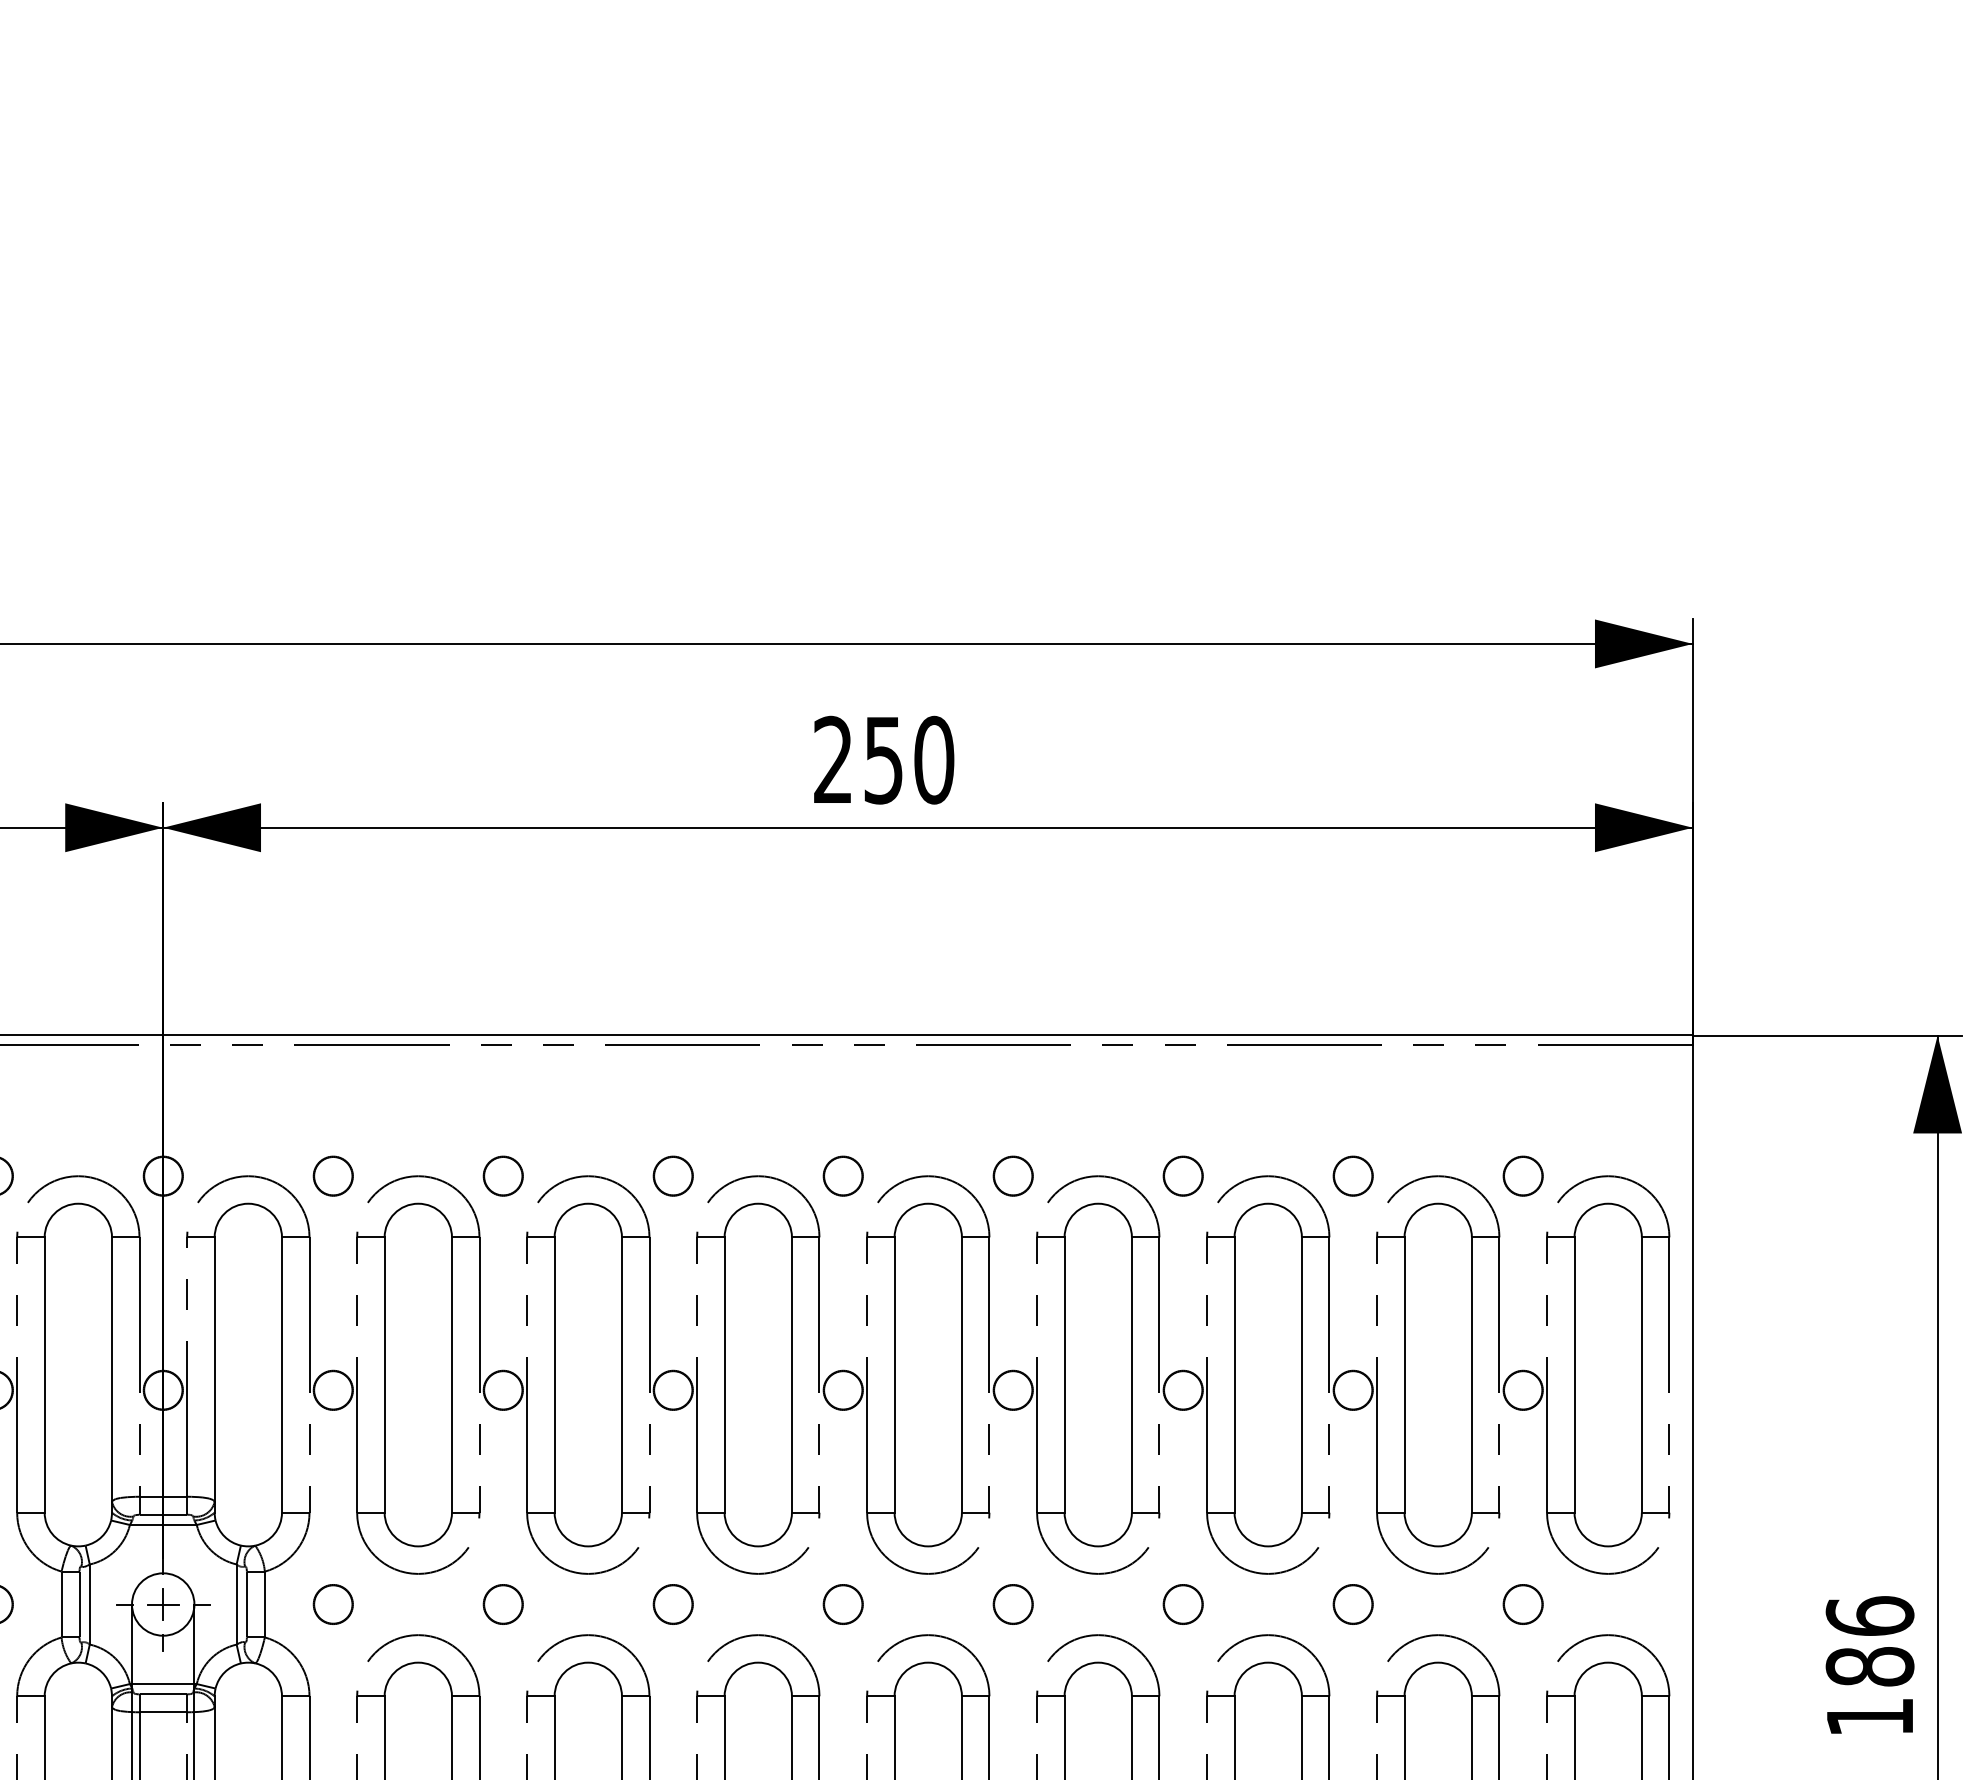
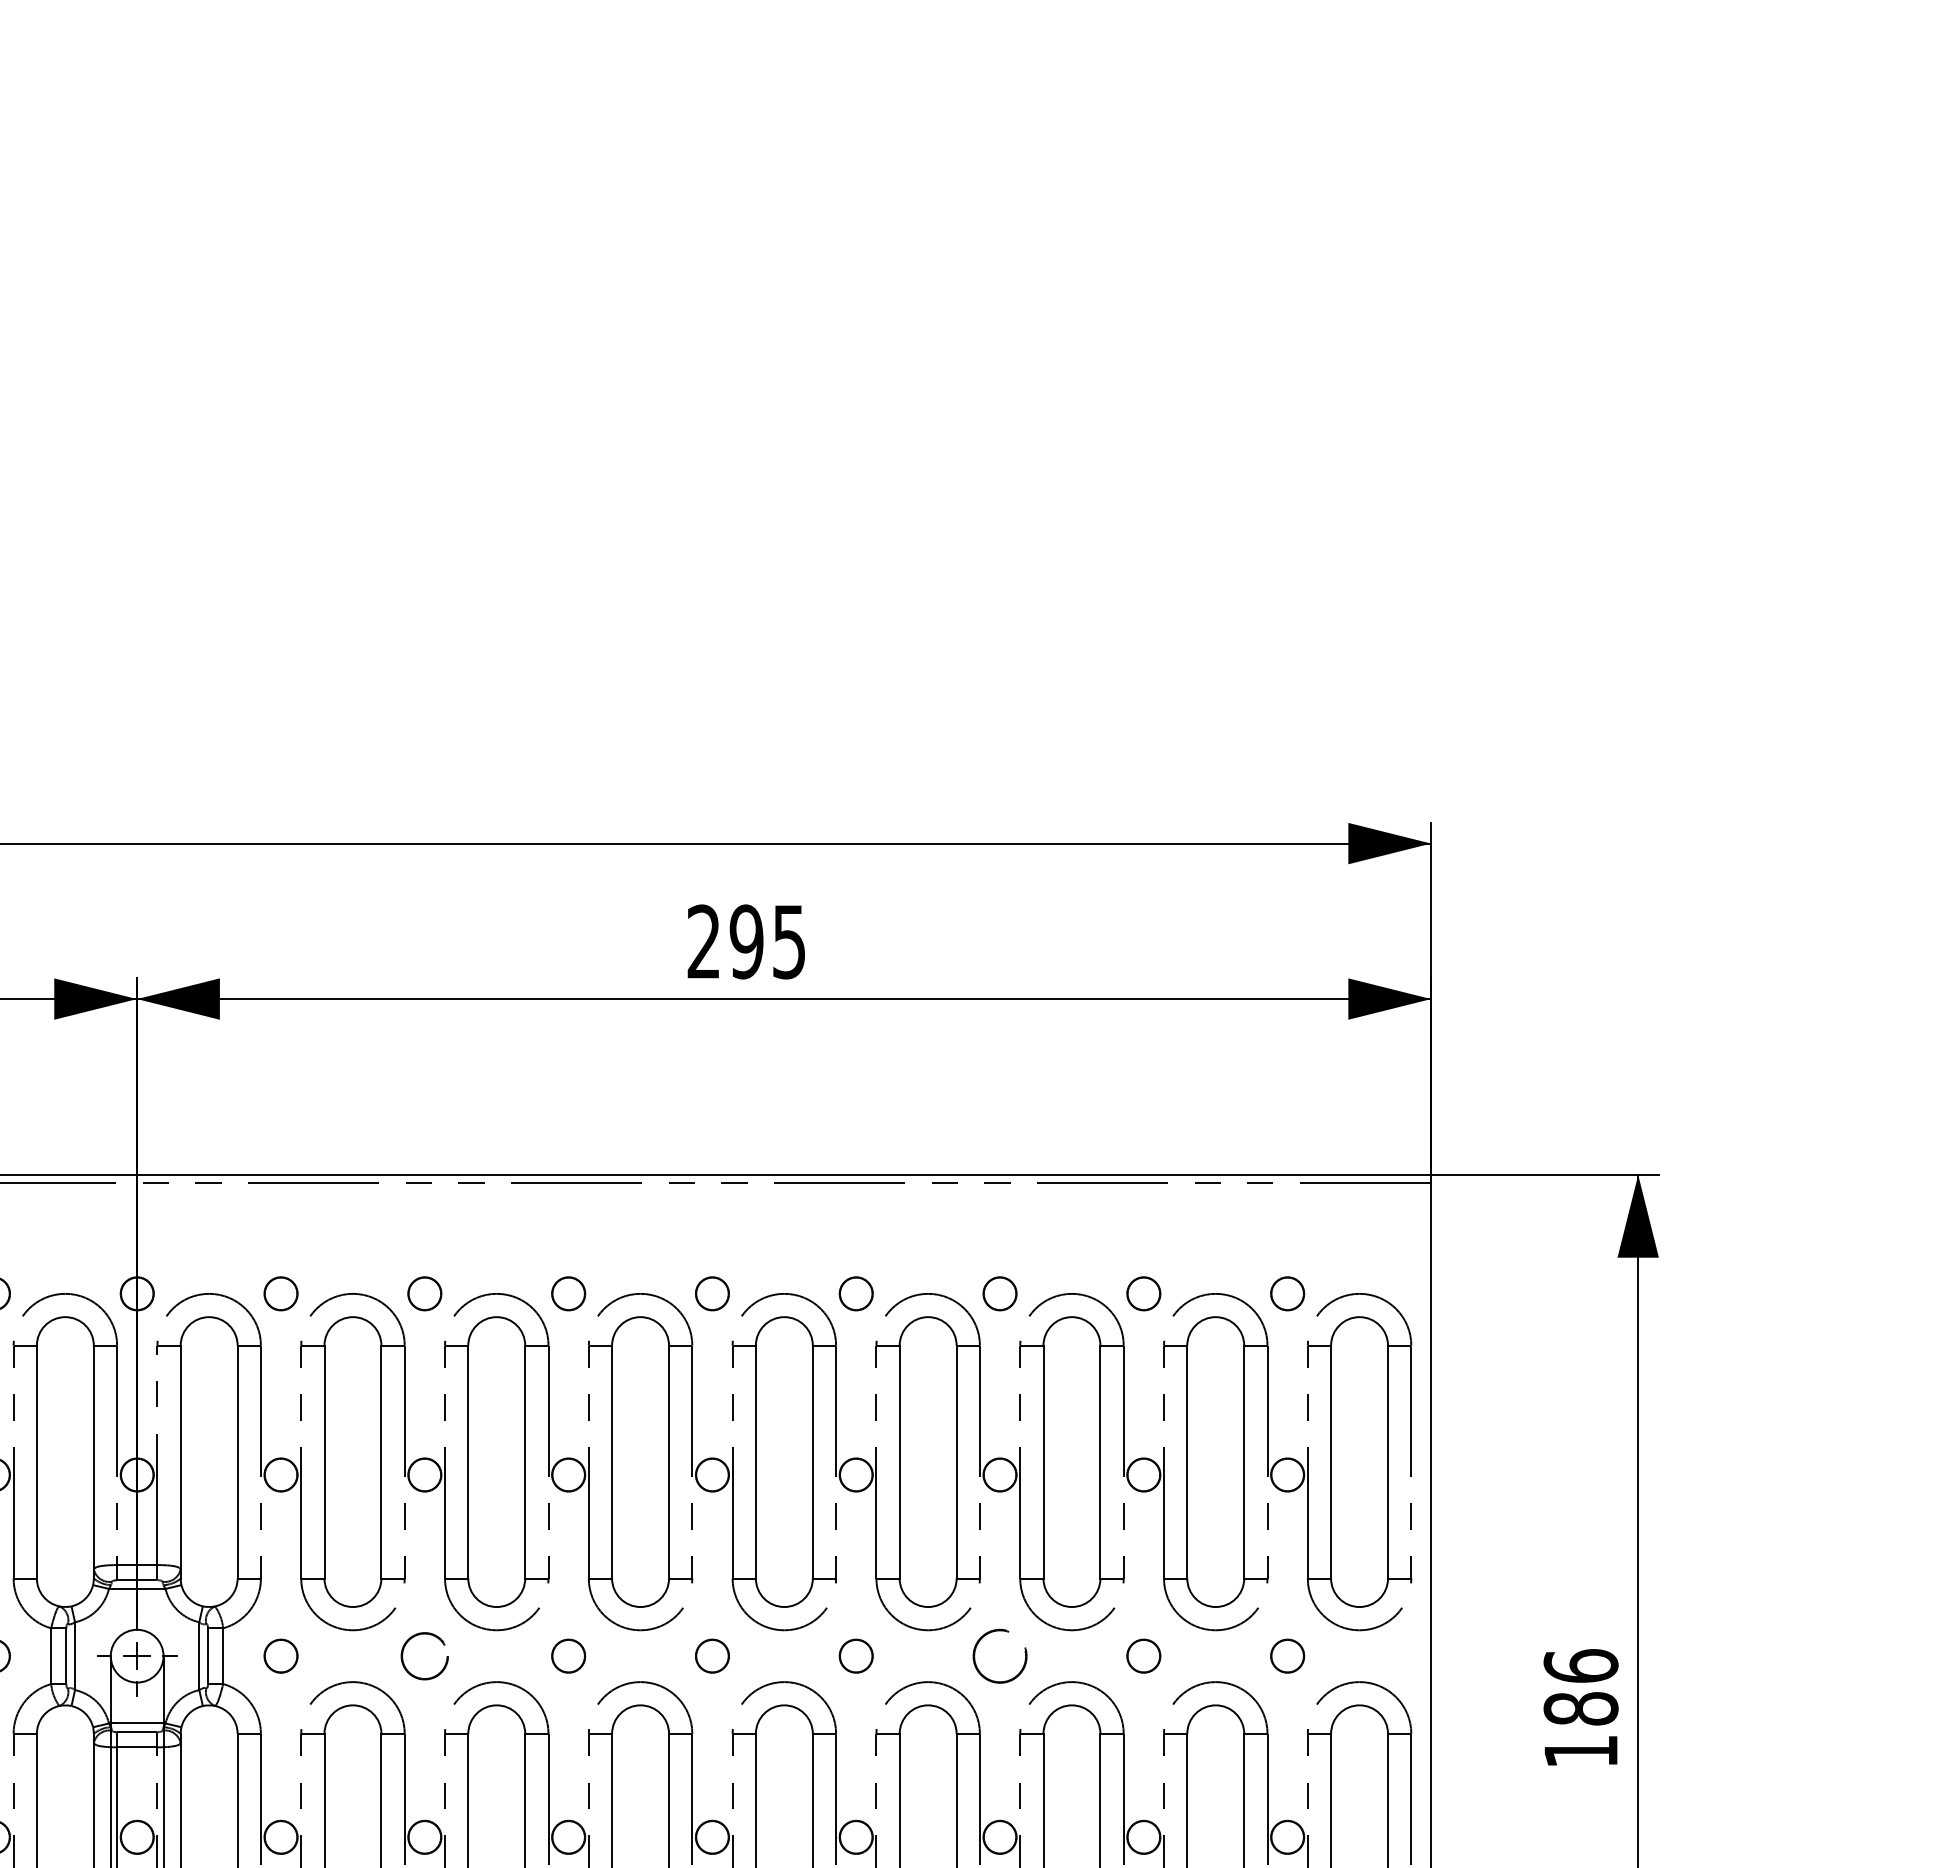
text: (908, 759) -> (767, 941), 250 -> 295
circle: (502, 1603) -> (424, 1655), size x1.4
circle: (1182, 1603) -> (999, 1655), size x1.6

